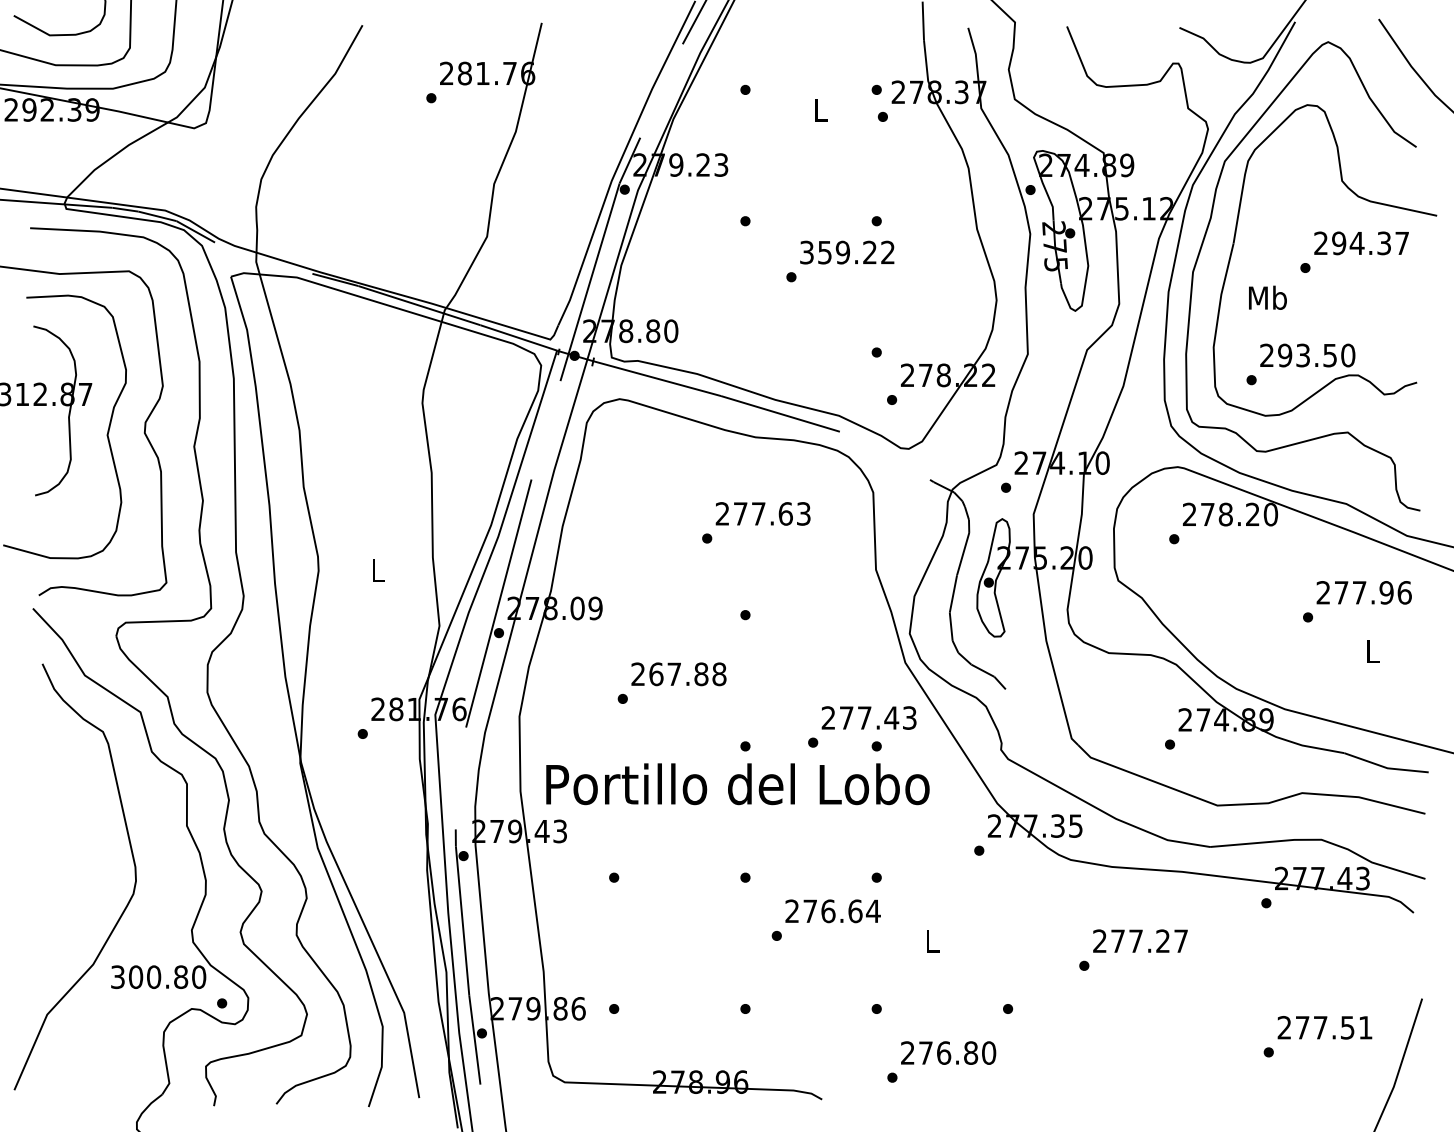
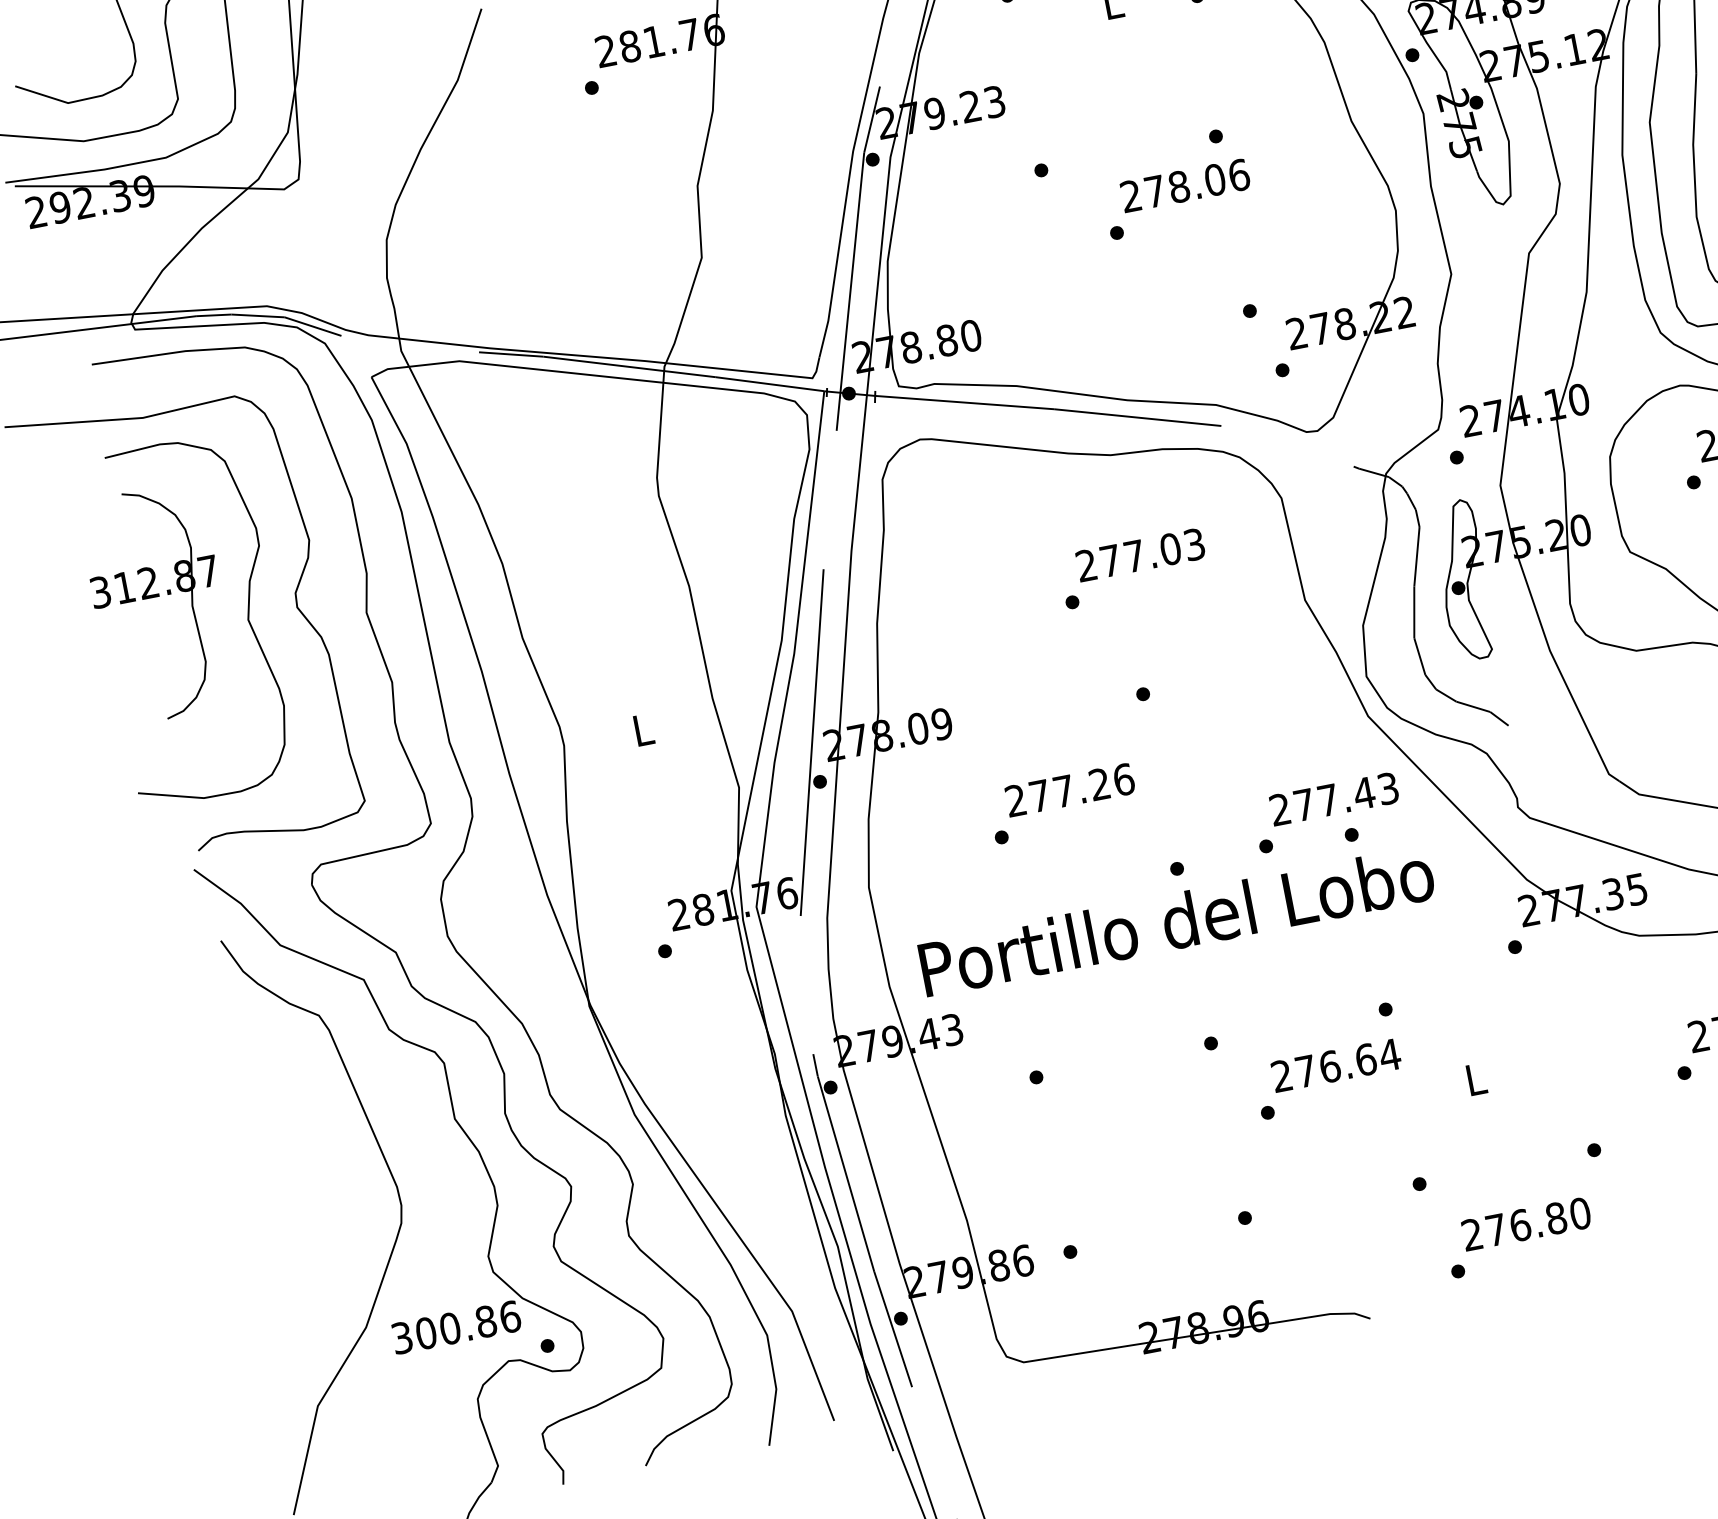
text: (847, 252) -> (1185, 185), 359.22 -> 278.06
text: (785, 513) -> (1170, 548), 277.63 -> 277.03
text: (687, 674) -> (1081, 788), 267.88 -> 277.26
text: (199, 976) -> (510, 1315), 300.80 -> 300.86

